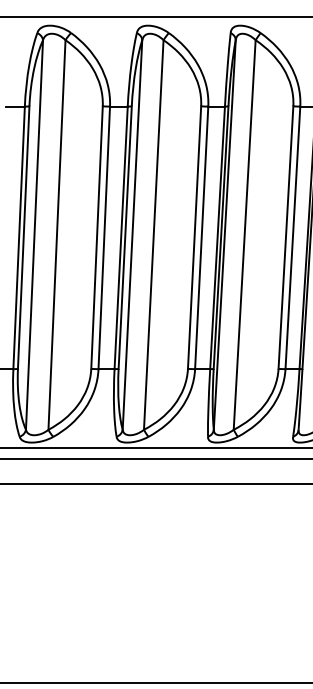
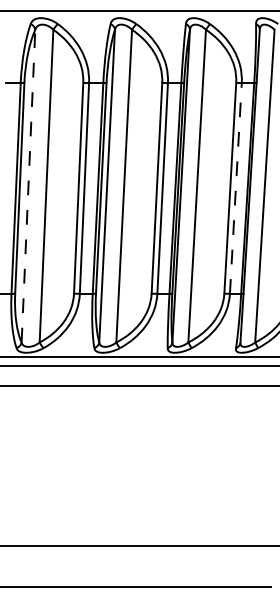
line: (34, 235) -> (28, 186), solid -> dashed
line: (292, 237) -> (235, 188), solid -> dashed

